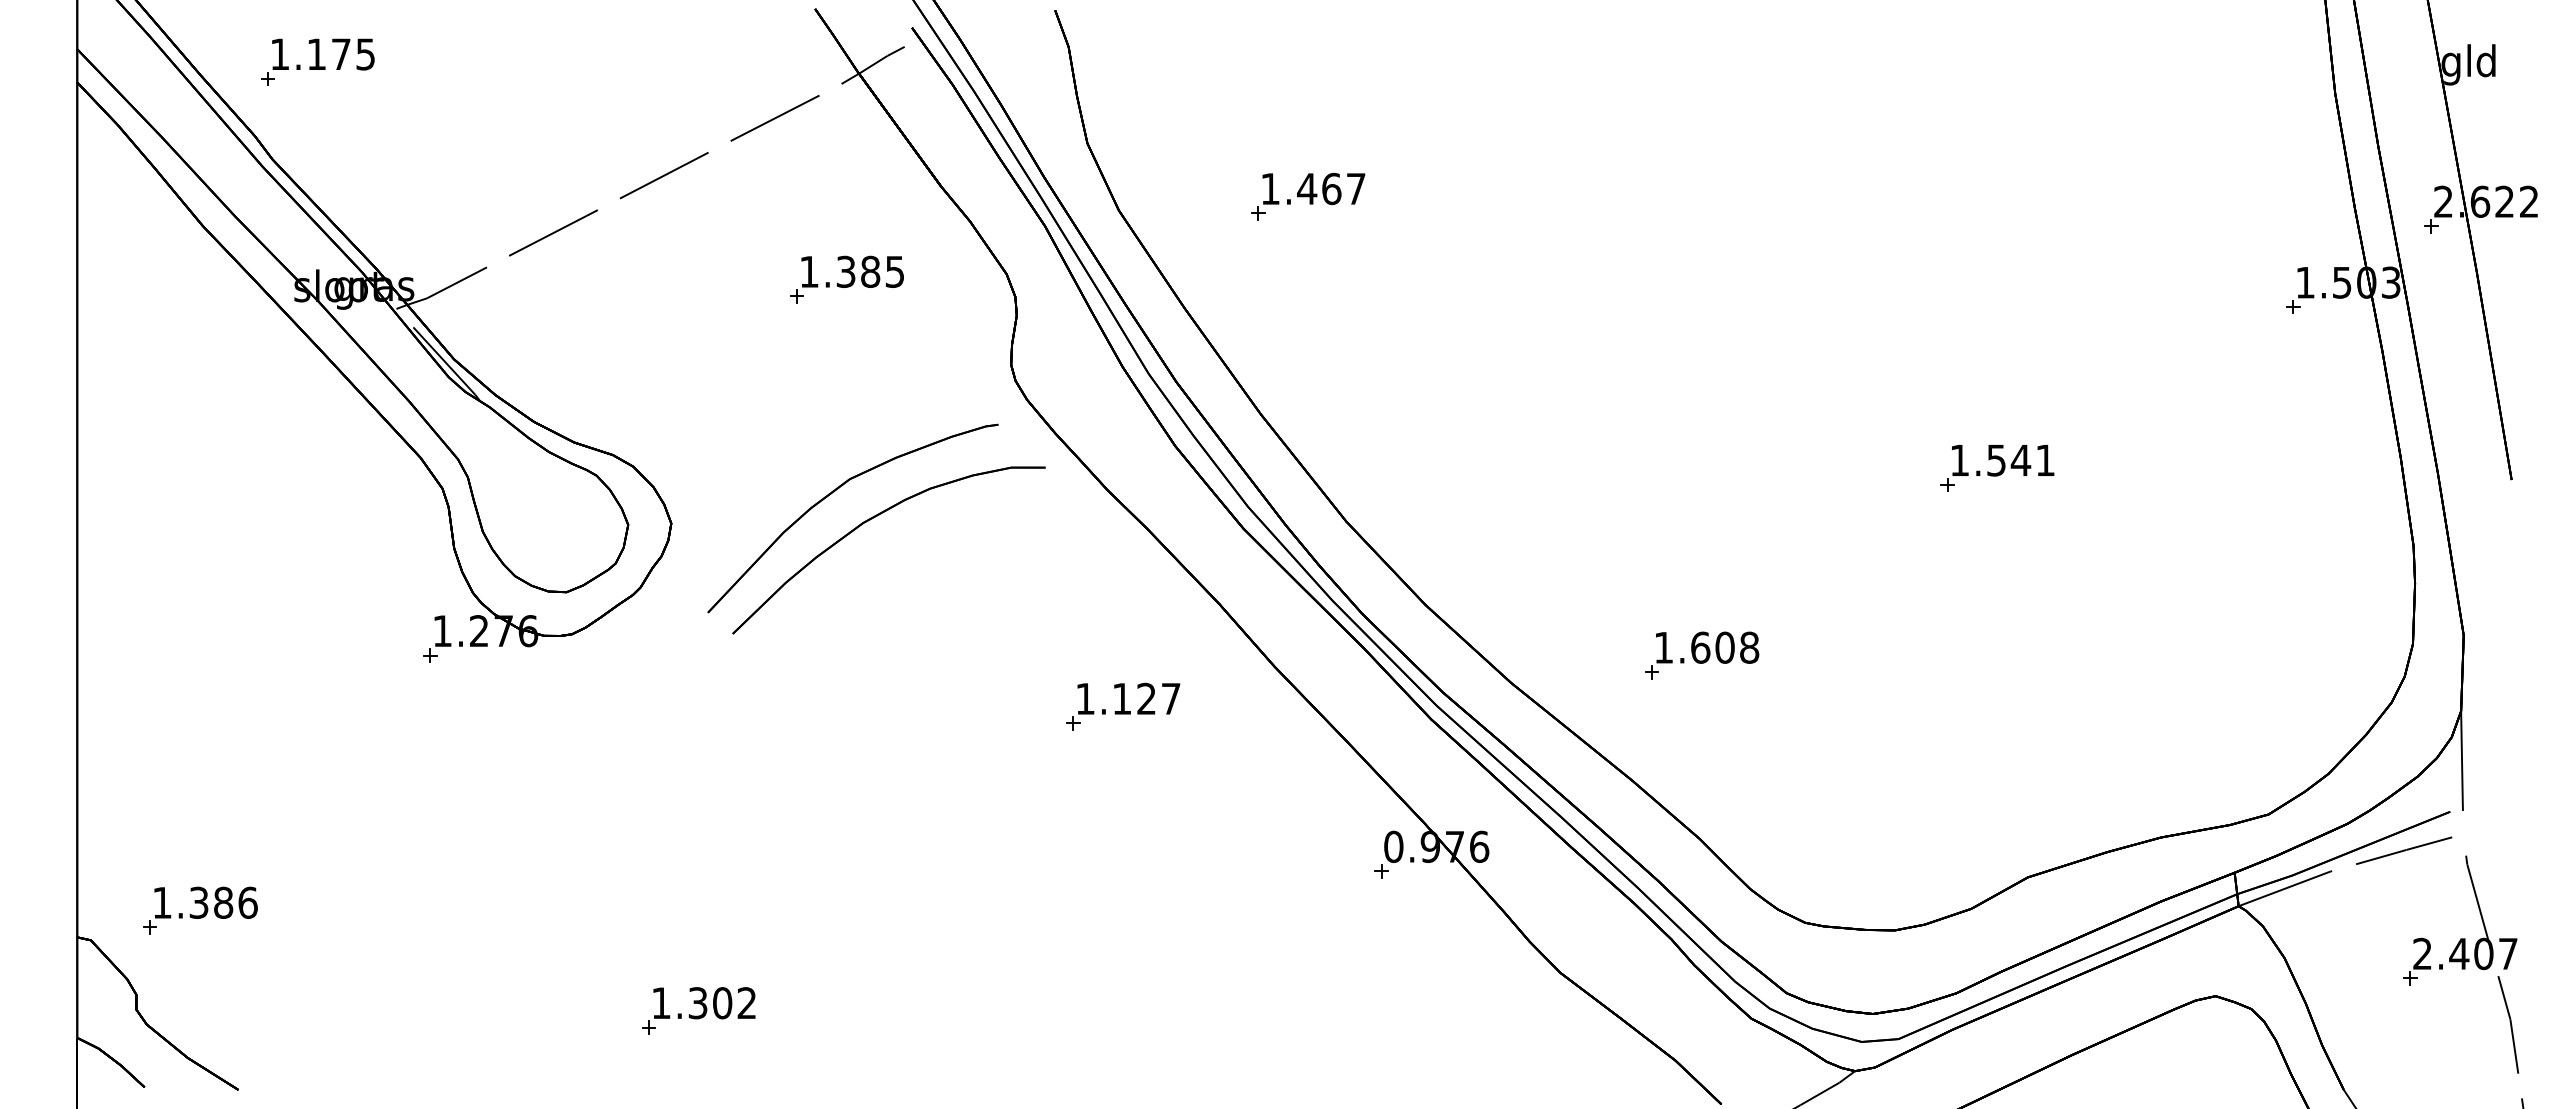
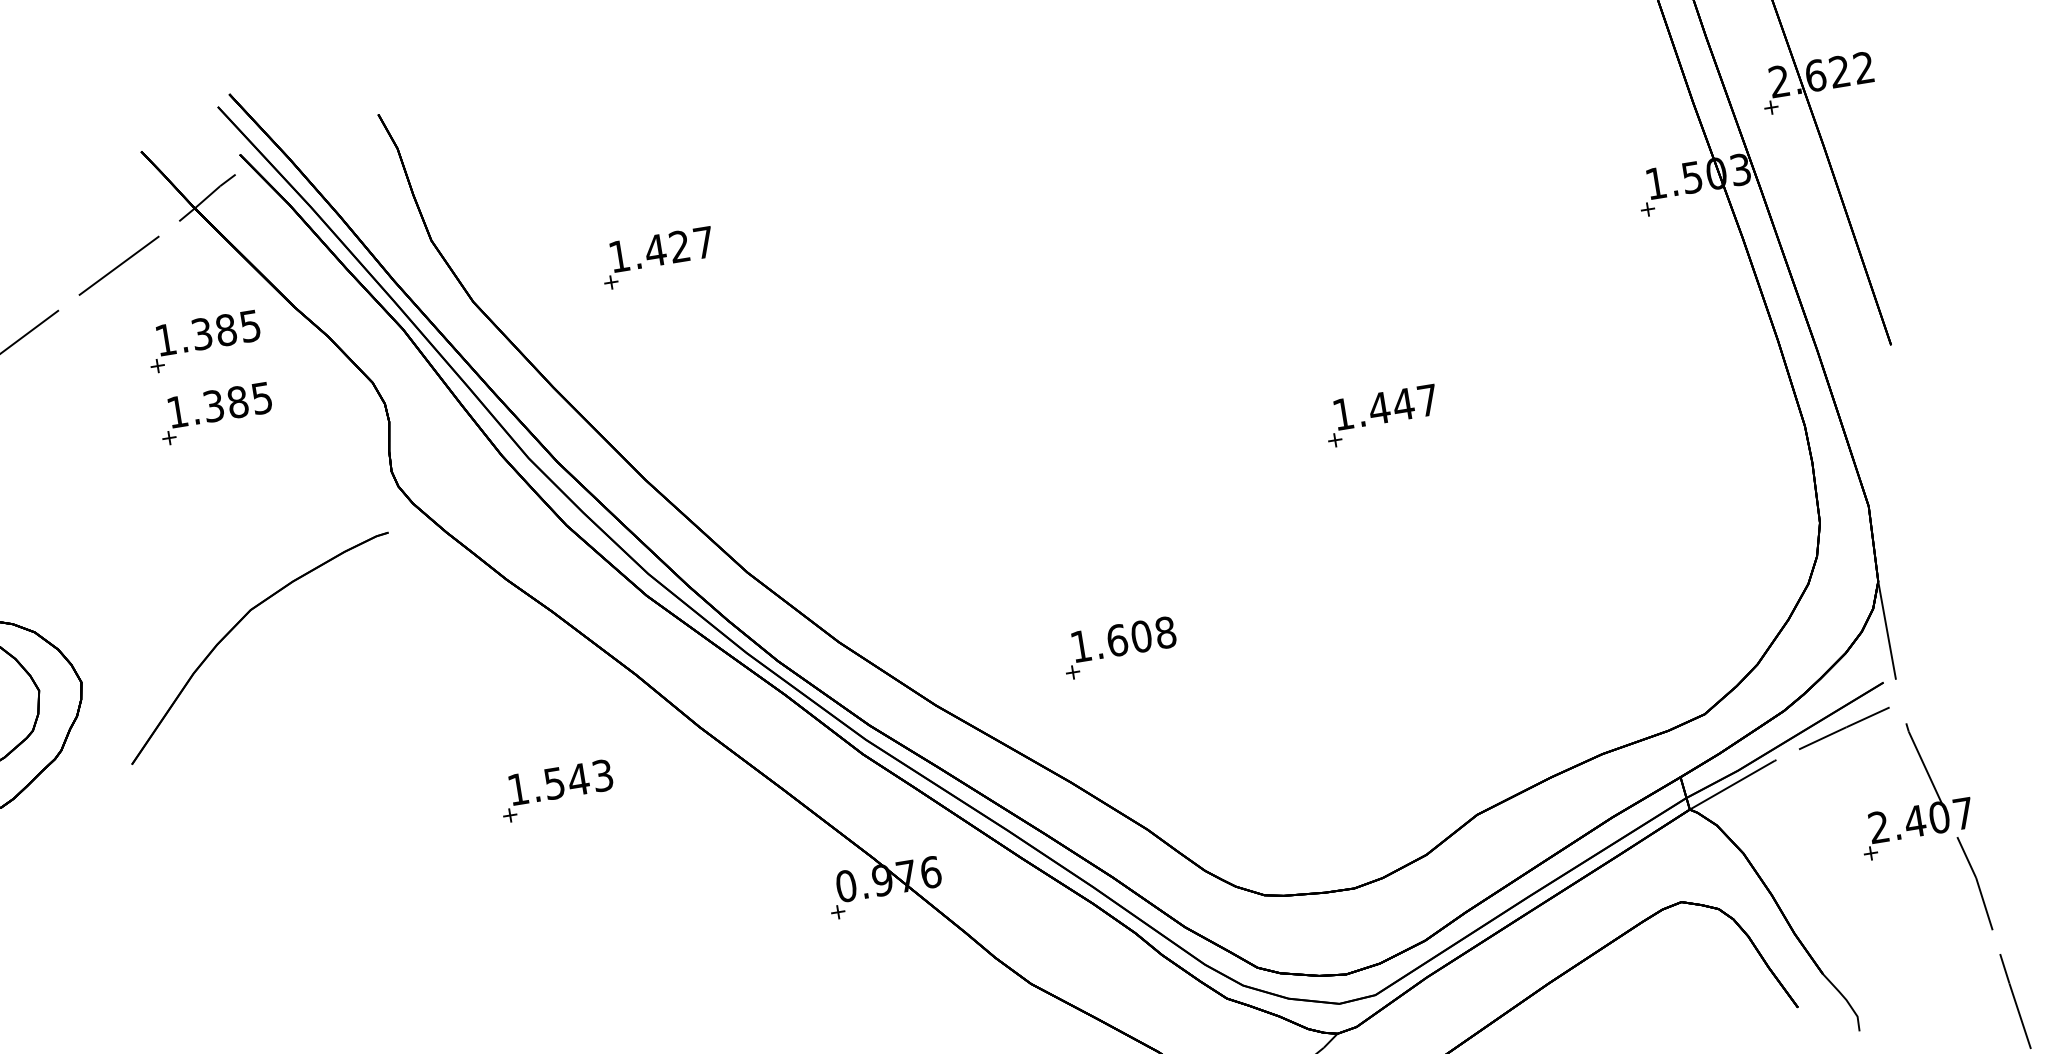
text: (1331, 188) -> (679, 246), 1.467 -> 1.427
part: (846, 206) -> (203, 341), added
text: (2020, 460) -> (1403, 404), 1.541 -> 1.447
part: (872, 519) -> (279, 646), removed
text: (1146, 698) -> (578, 779), 1.127 -> 1.543

